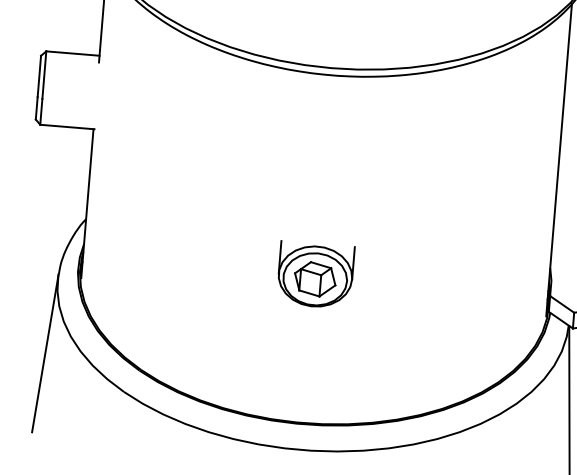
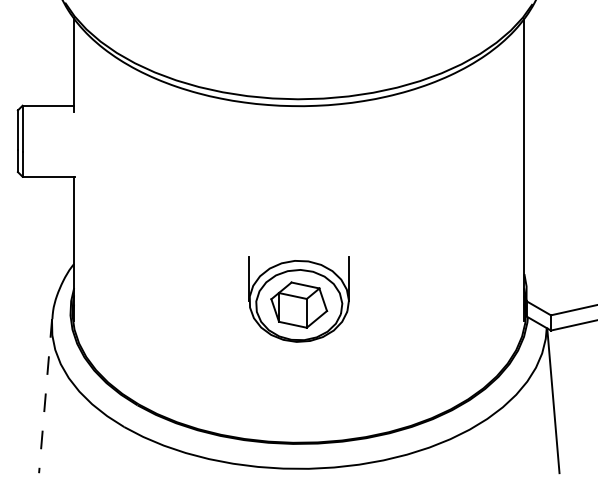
part: (315, 275) -> (299, 299), size x1.4
line: (45, 353) -> (45, 396), solid -> dashed

